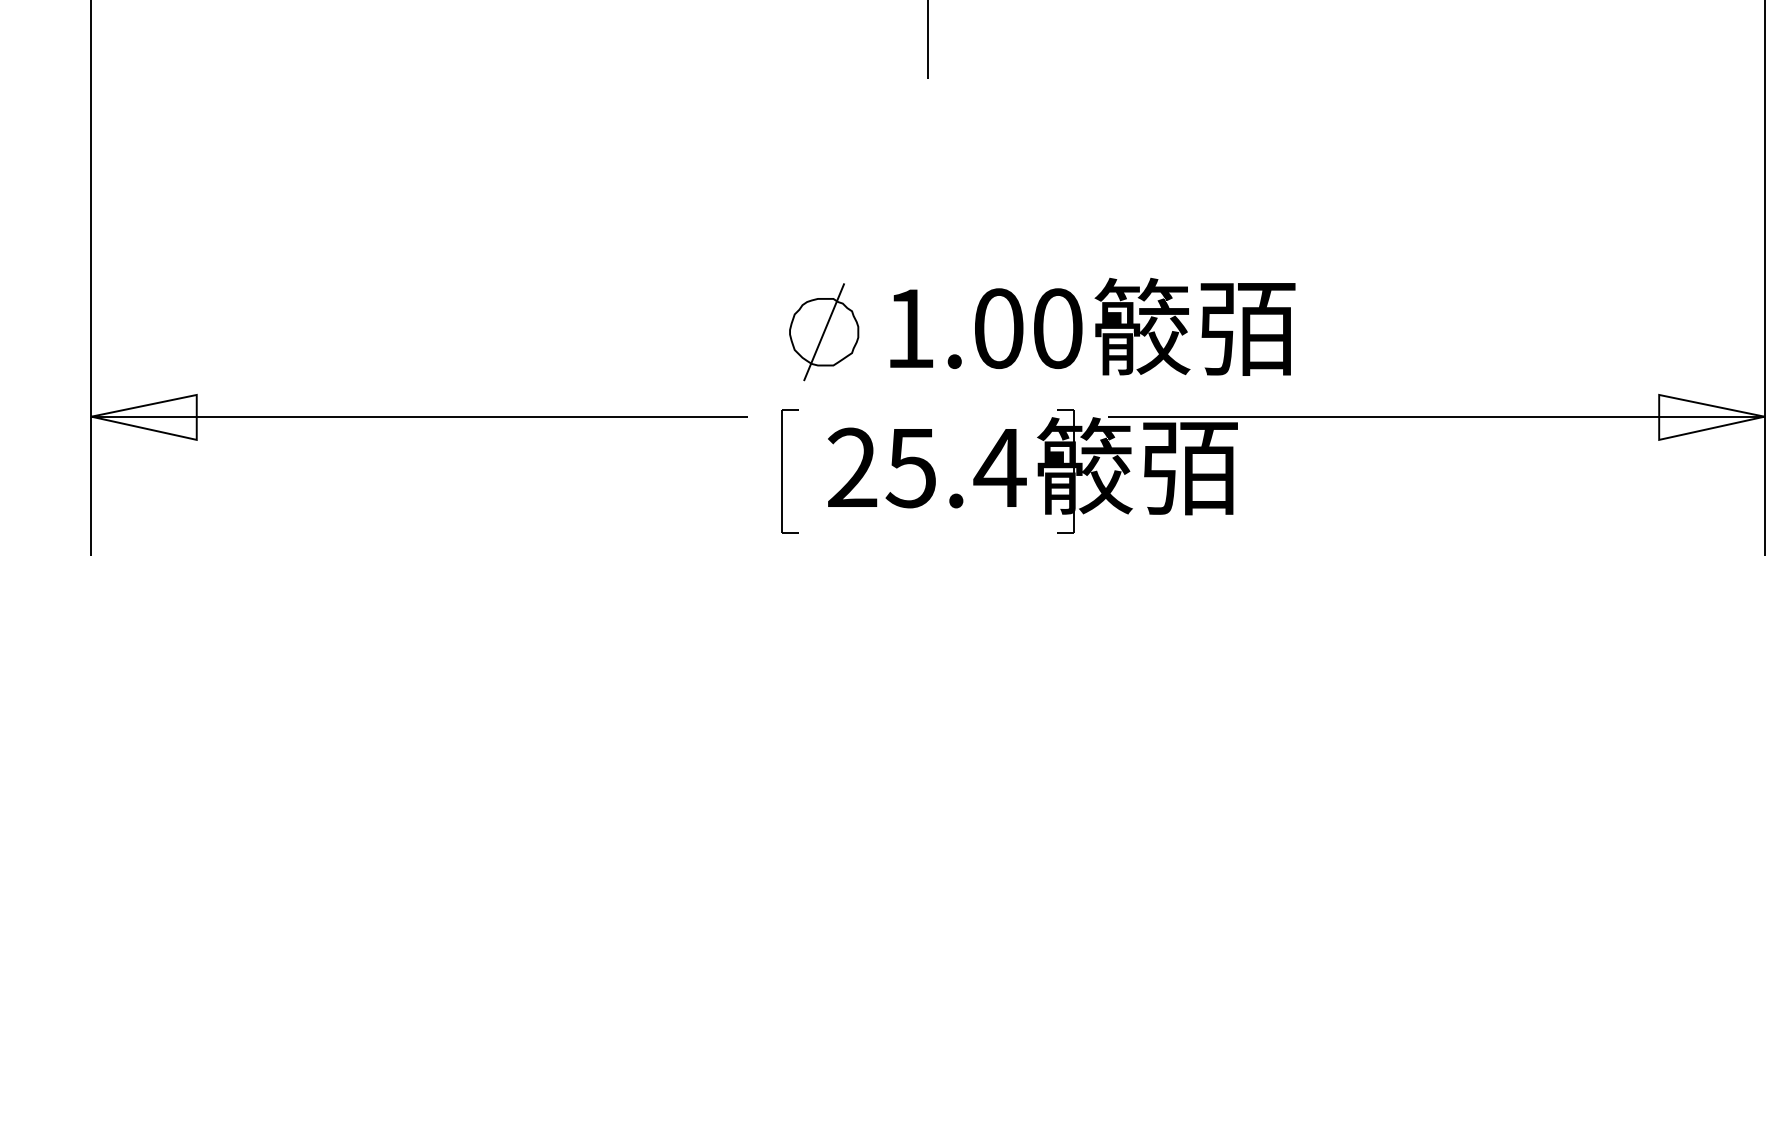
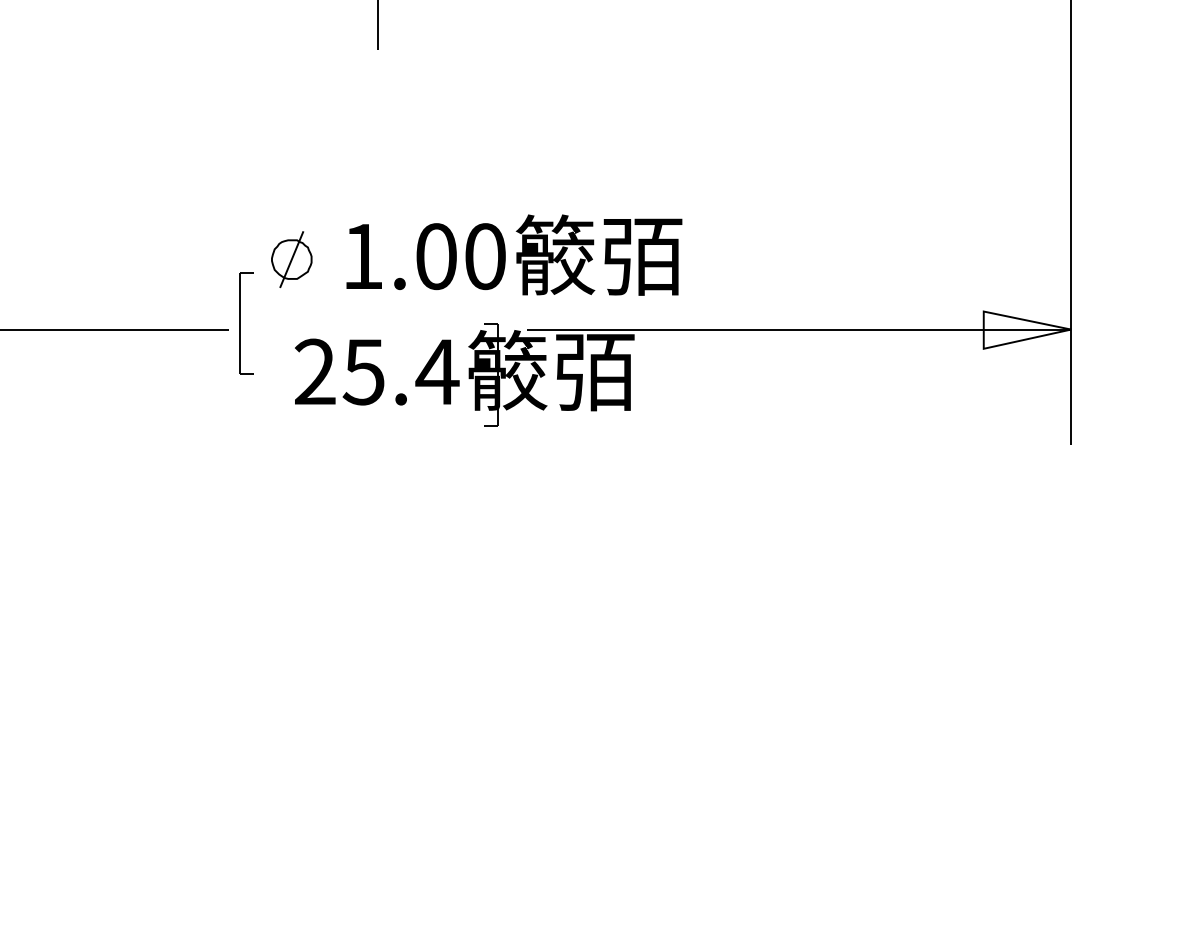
part: (824, 332) -> (291, 259), size x0.7
part: (782, 471) -> (239, 323), moved

